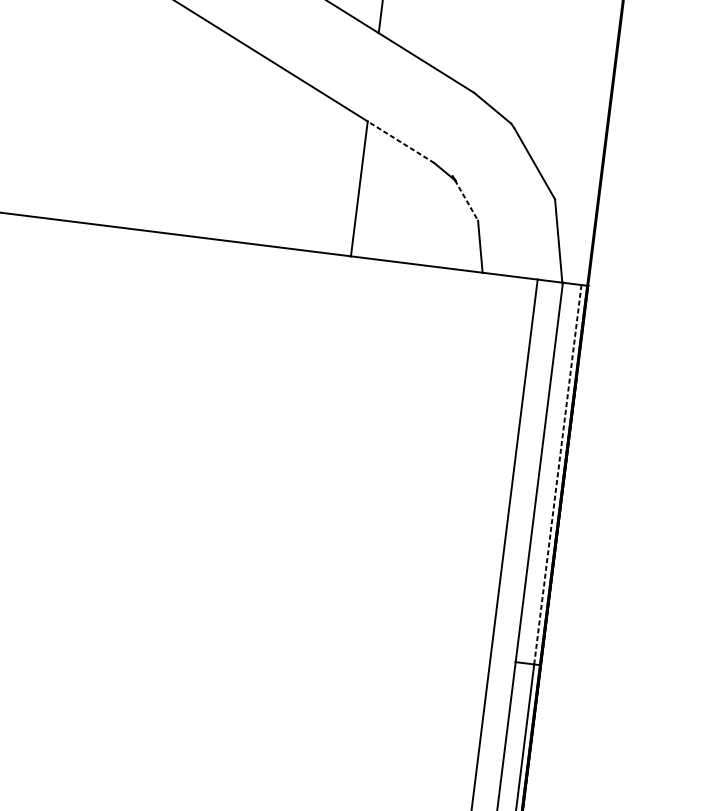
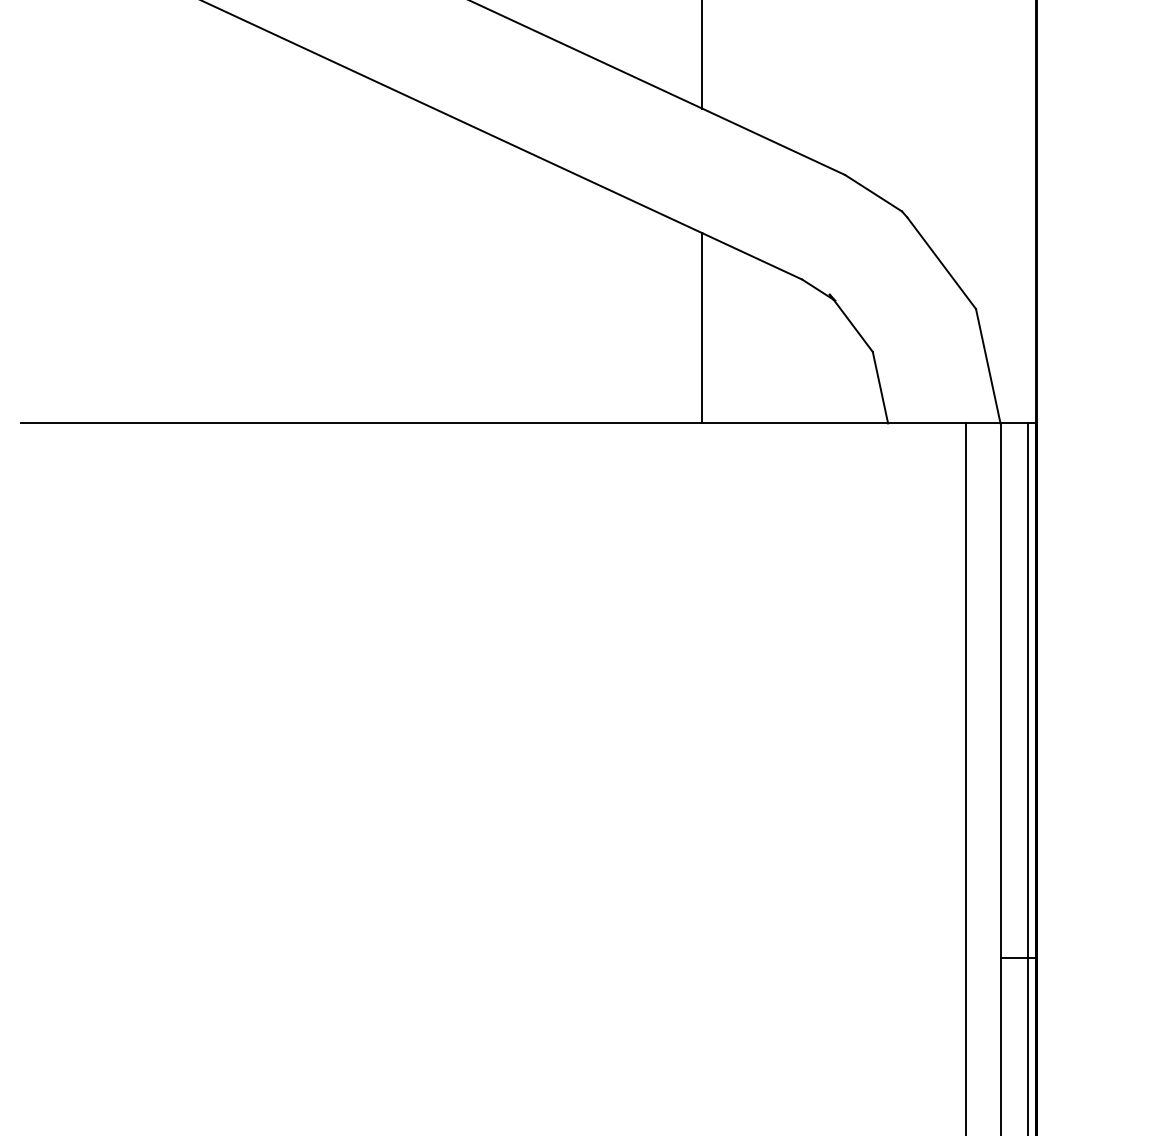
line: (401, 142) -> (752, 256), dashed -> solid
line: (466, 200) -> (853, 325), dashed -> solid
line: (557, 475) -> (1027, 691), dashed -> solid

